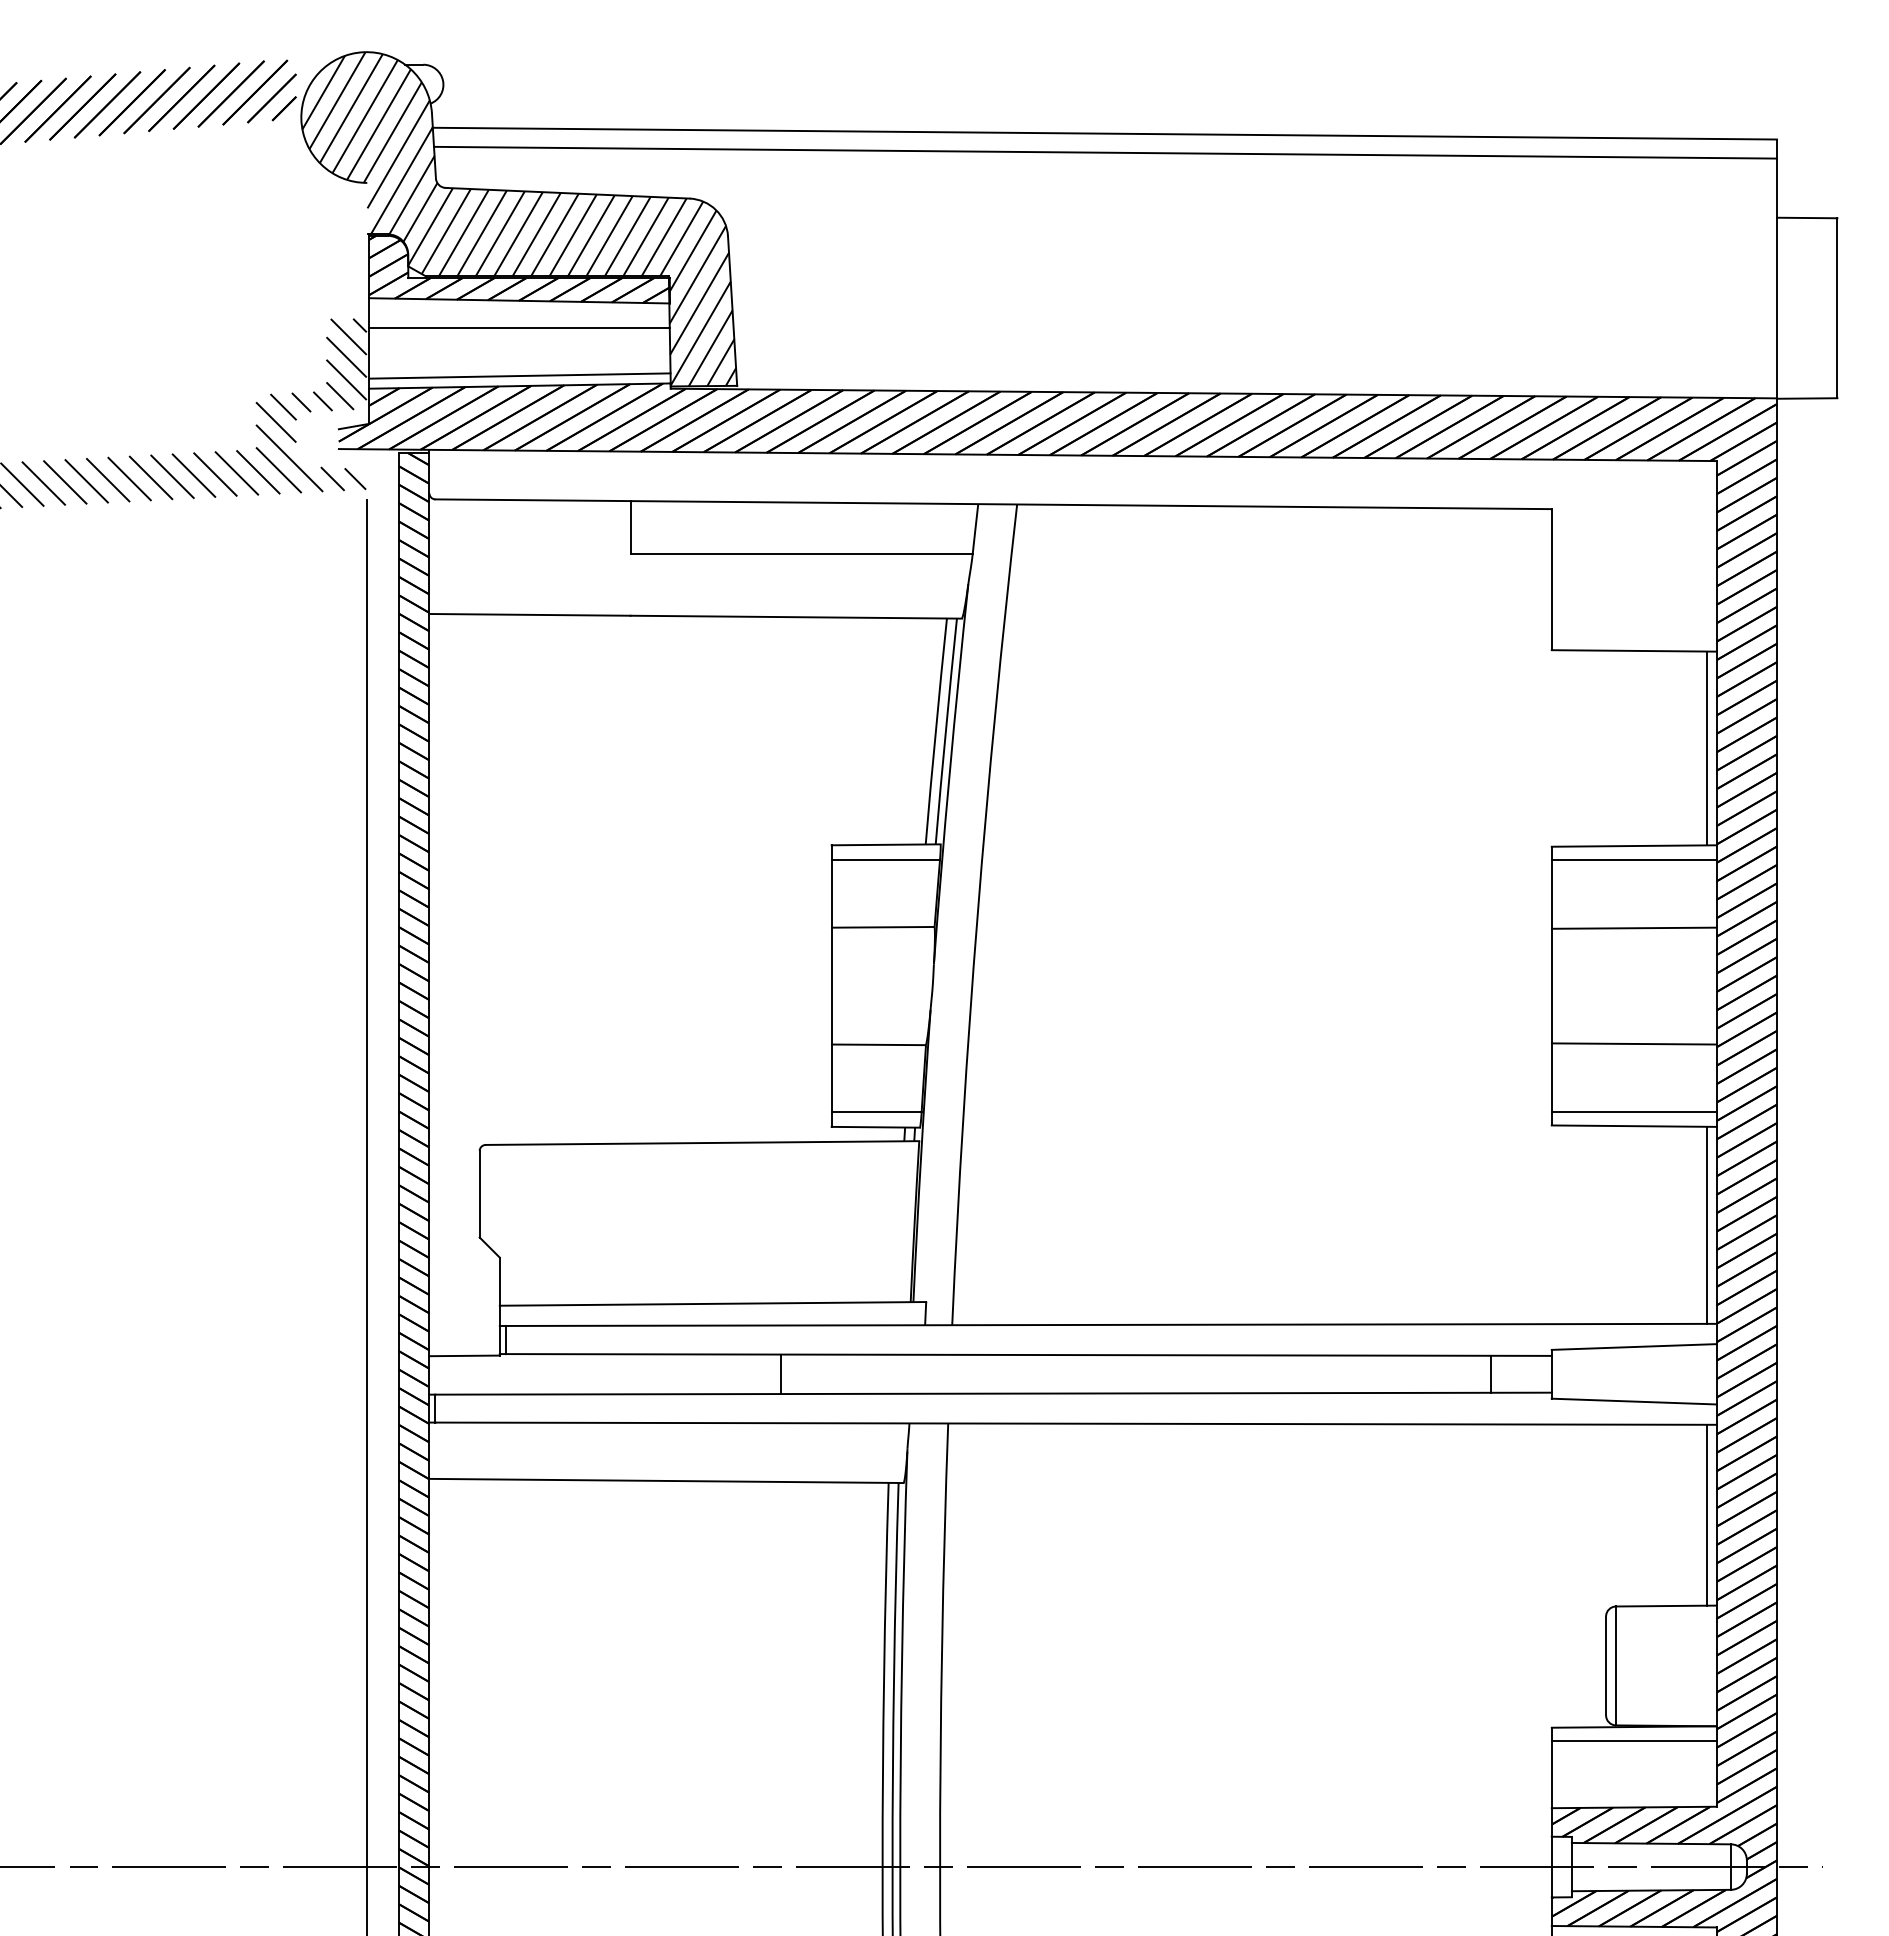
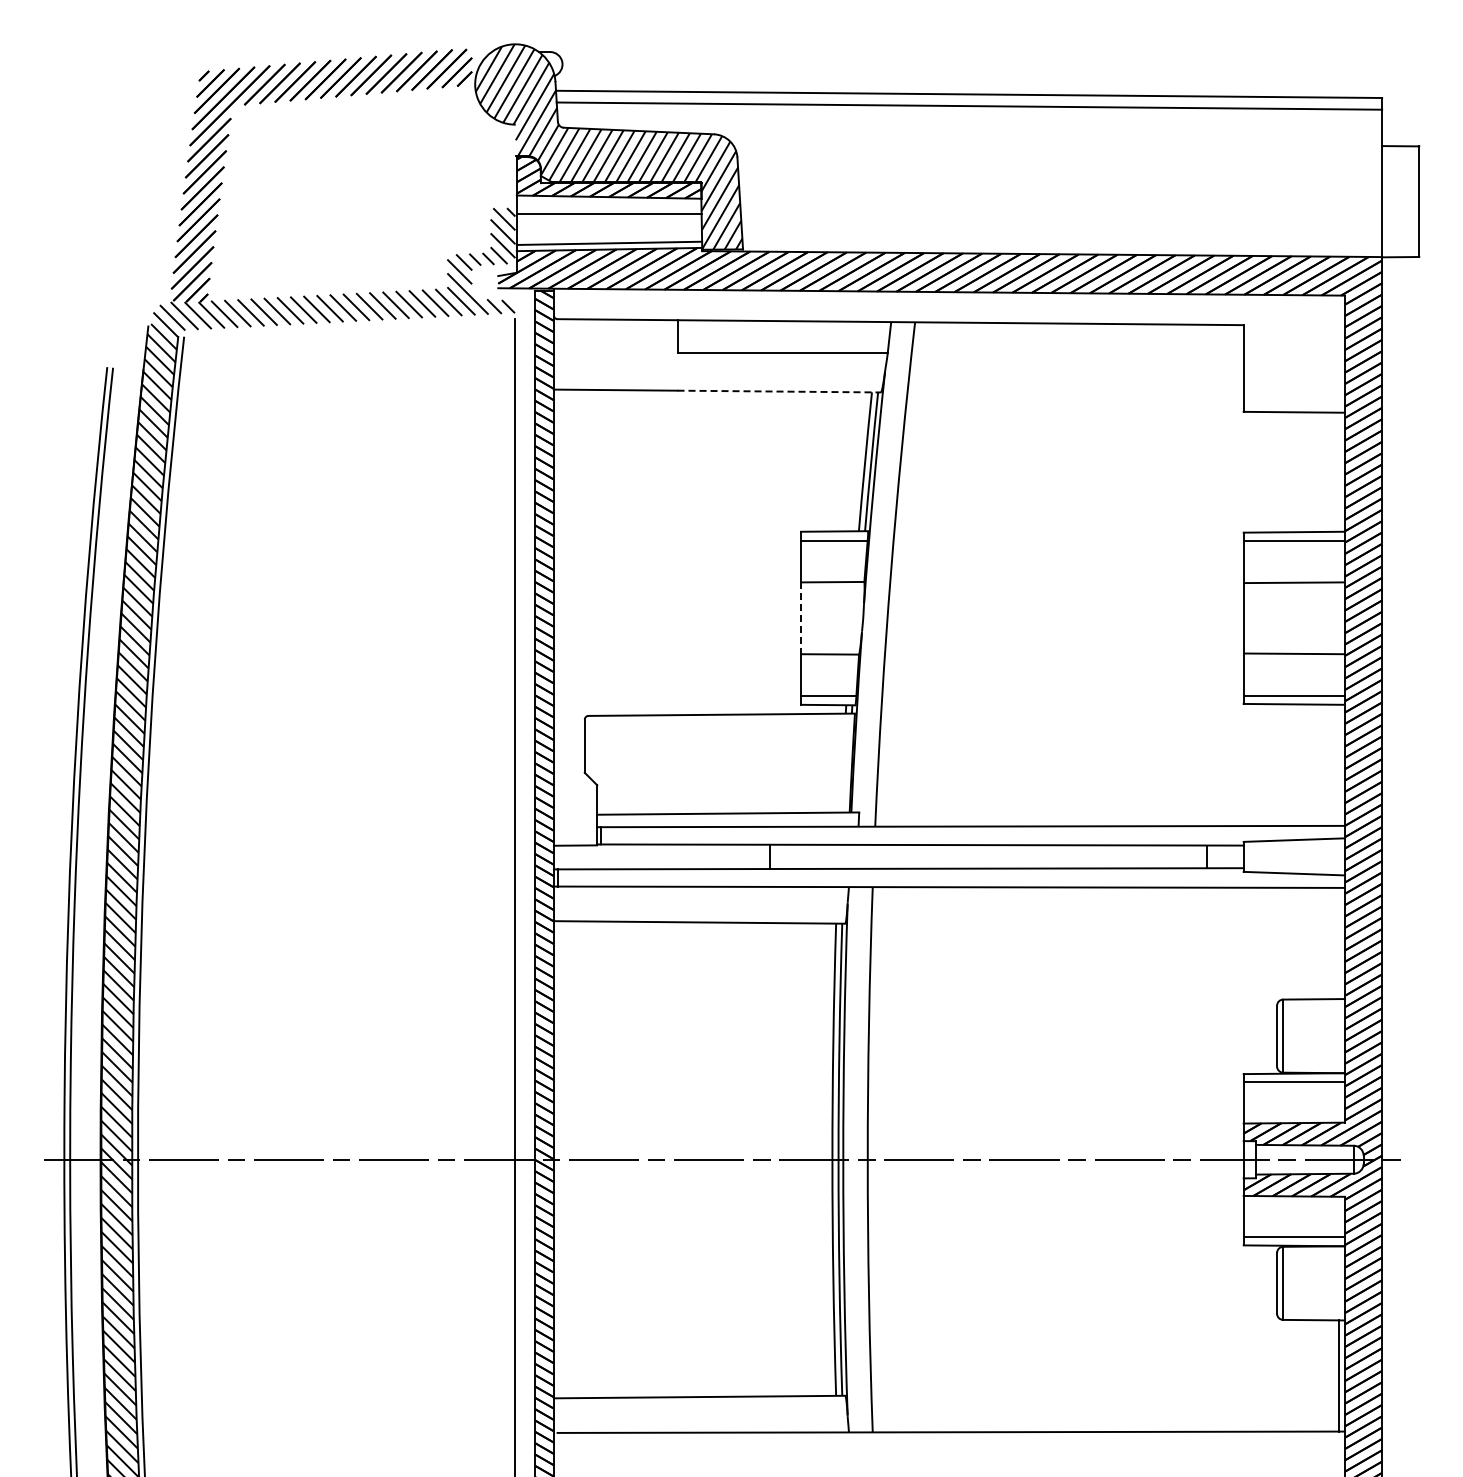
line: (796, 617) -> (779, 391), solid -> dashed
line: (1706, 747) -> (1338, 471), removed
line: (832, 986) -> (801, 618), solid -> dashed
line: (1706, 1223) -> (1338, 764), removed
line: (1706, 1515) -> (1338, 943), removed

